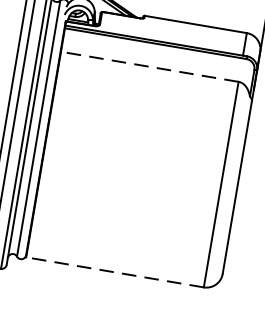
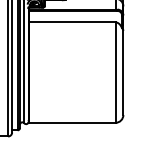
line: (148, 66) -> (71, 22), dashed -> solid
line: (113, 271) -> (71, 122), dashed -> solid

